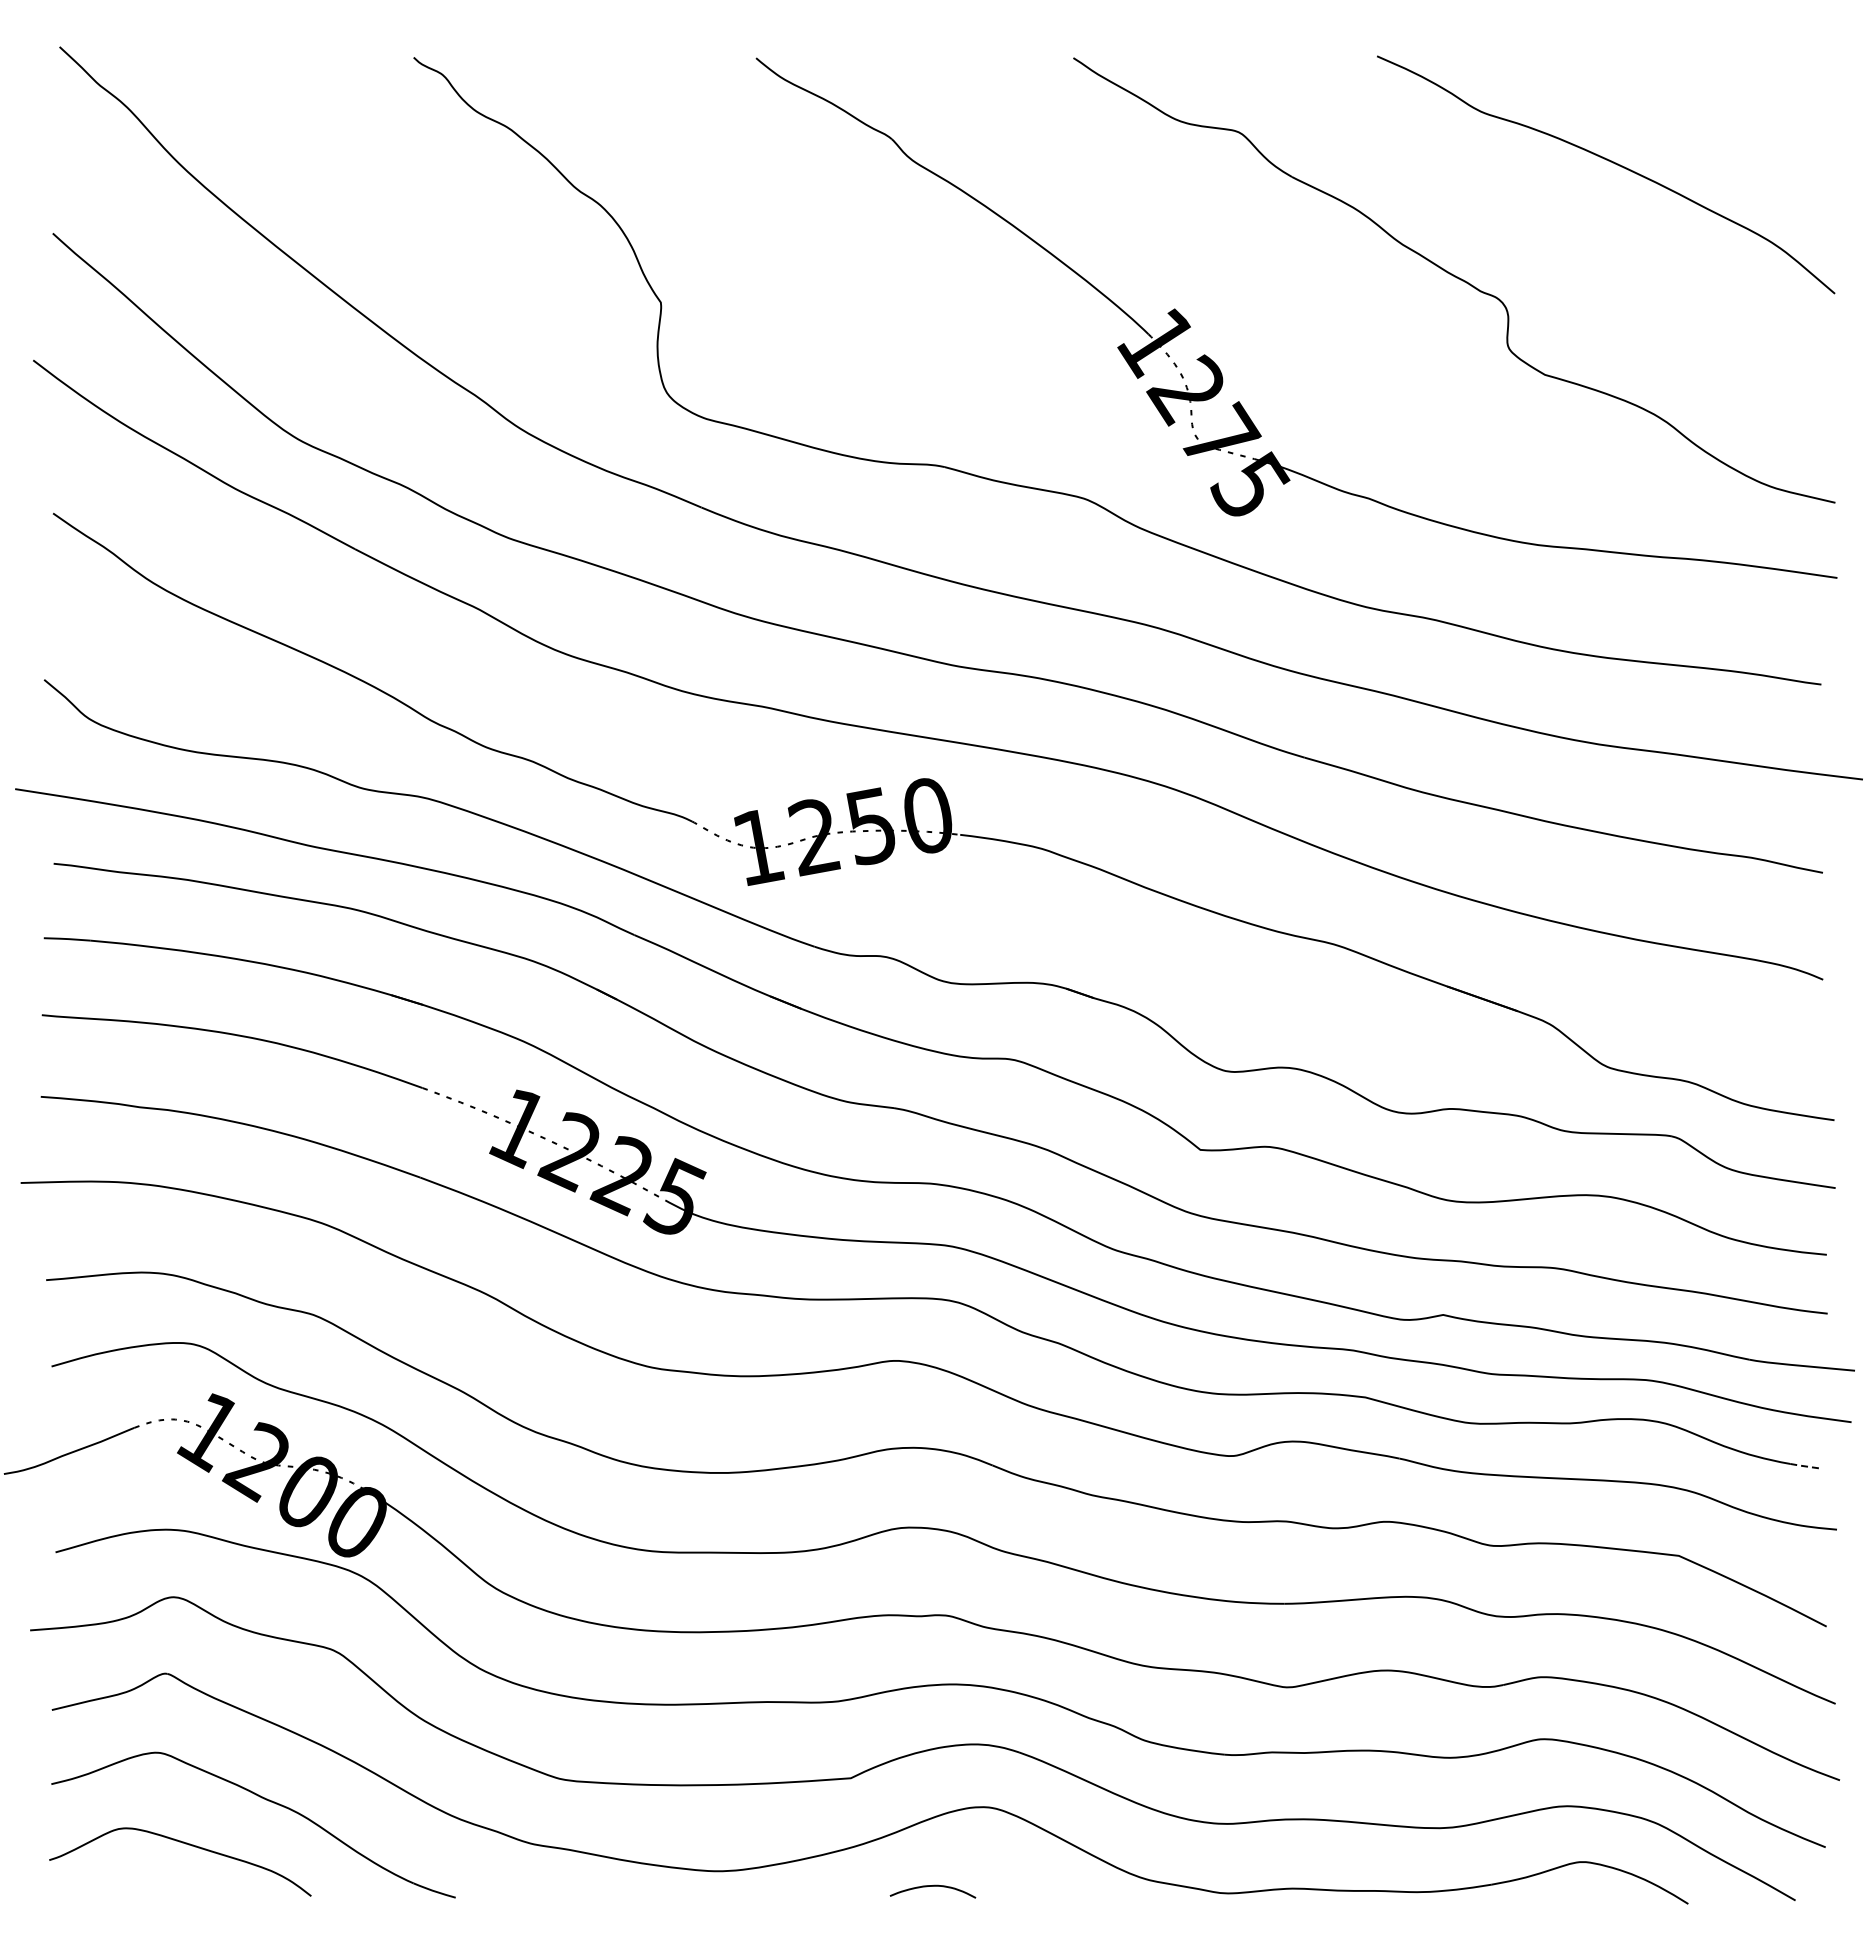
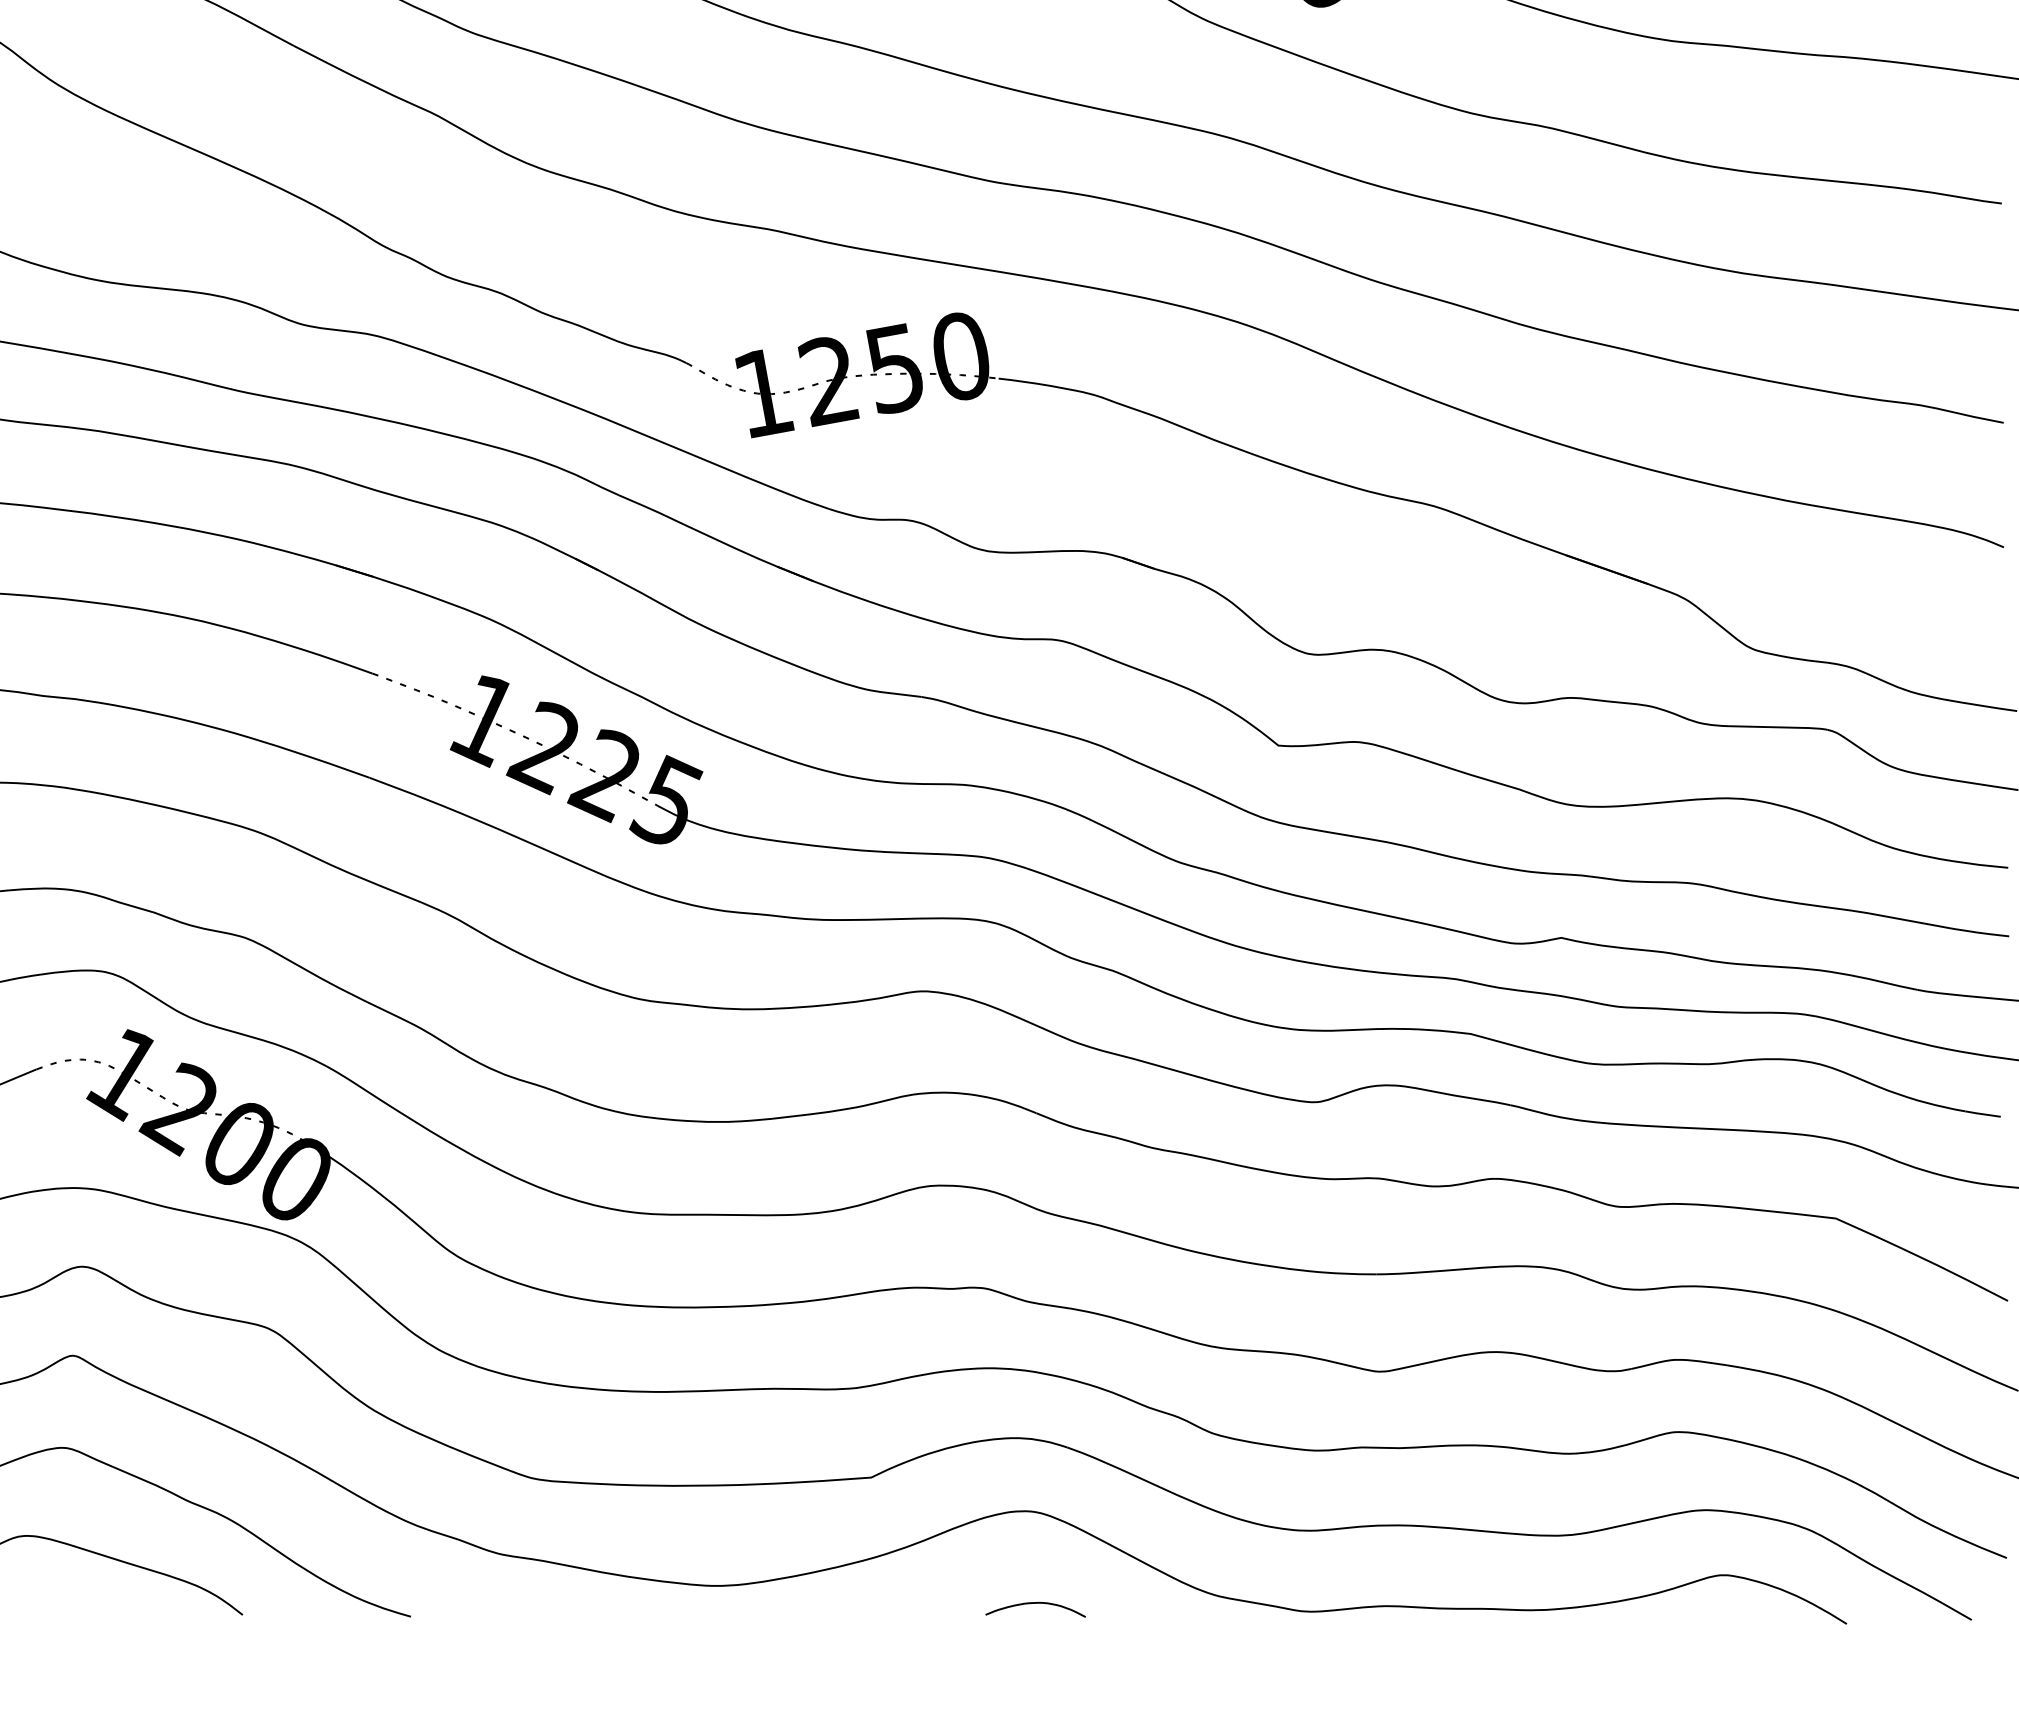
line: (1804, 1466) -> (1982, 1114), dashed -> solid
curve: (932, 1886) -> (1035, 1603), moved

